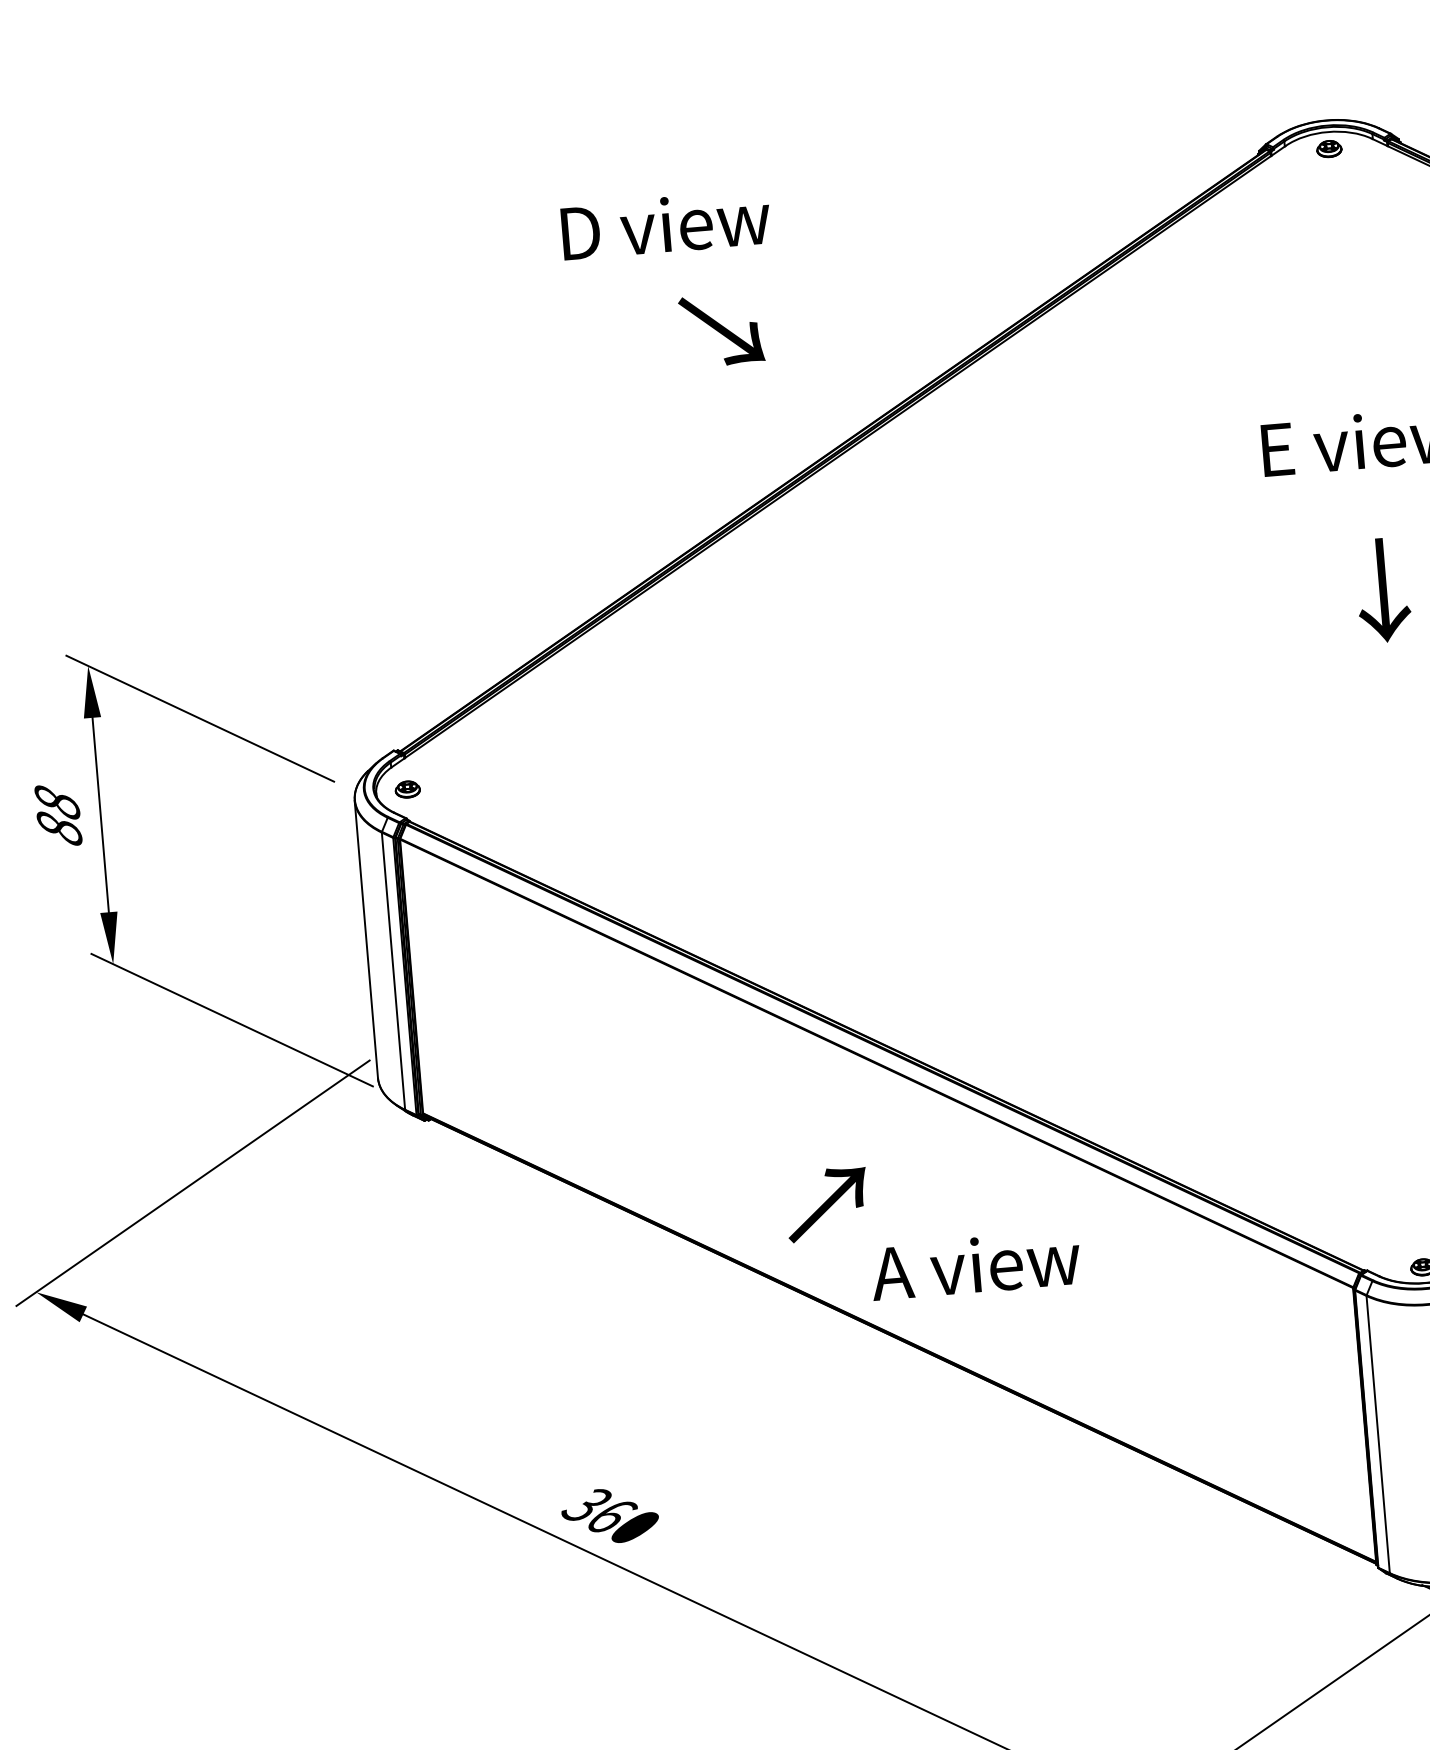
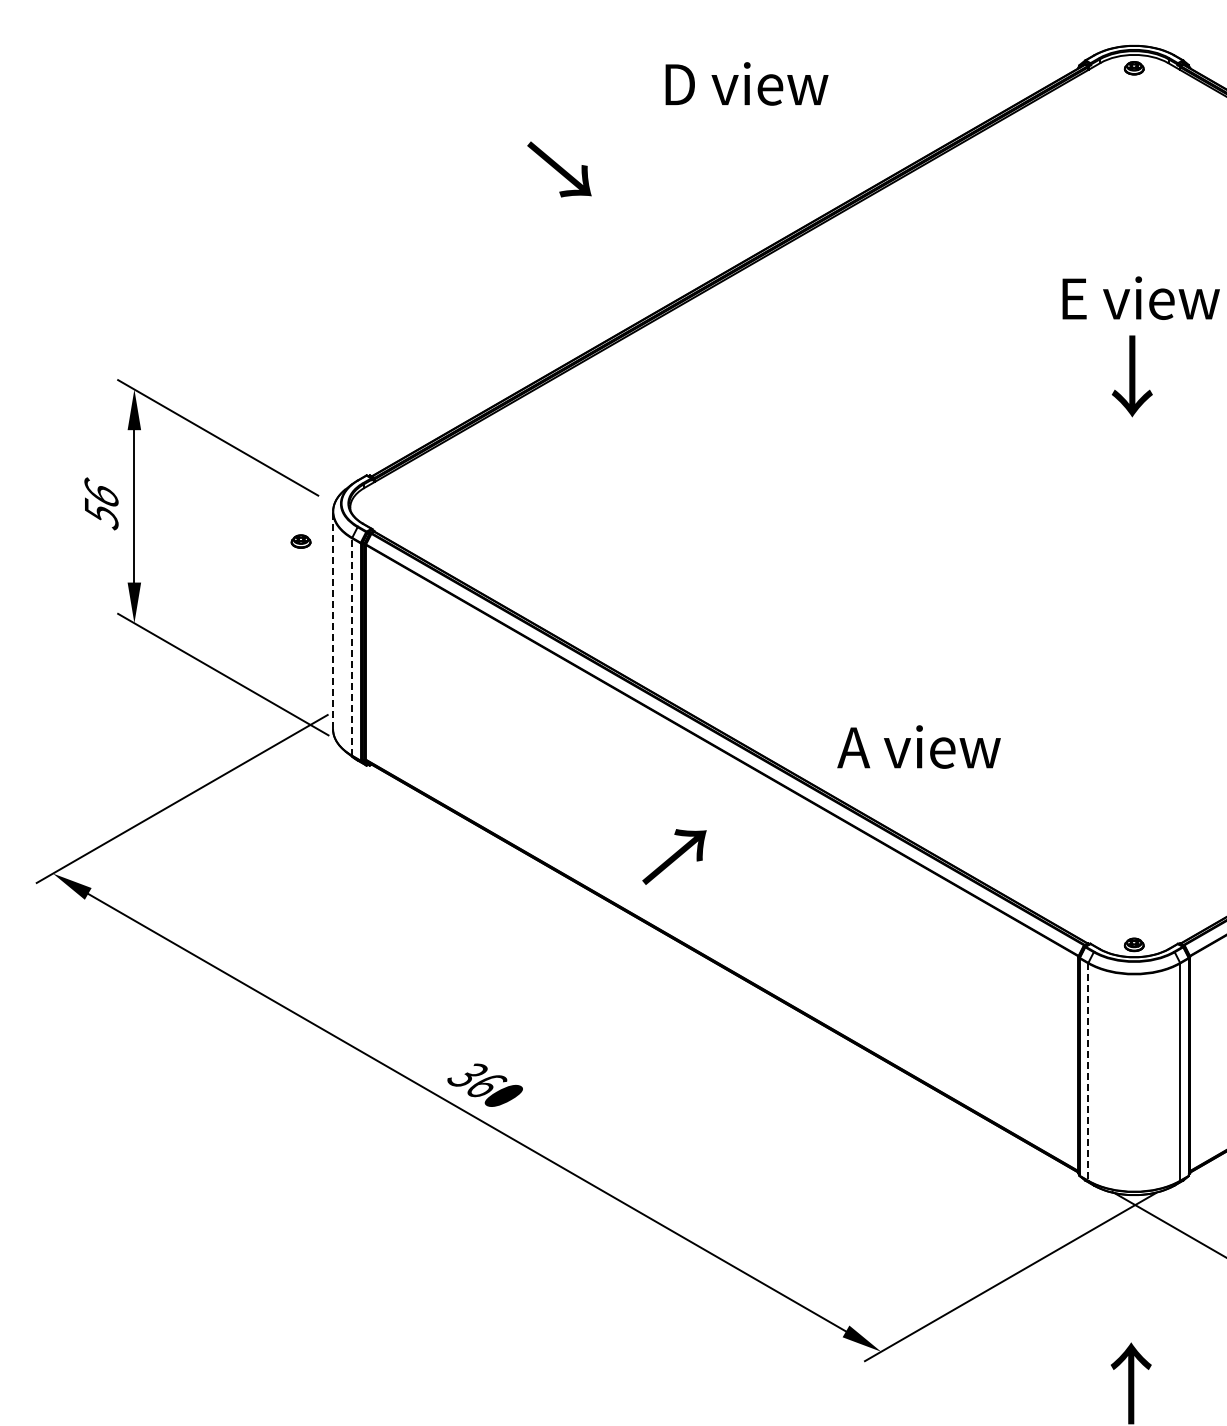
text: (665, 224) -> (746, 83), moved
text: (721, 330) -> (559, 169), moved
text: (1382, 590) -> (1131, 376), moved
part: (407, 789) -> (300, 541), moved
text: (58, 814) -> (101, 503), 88 -> 56
line: (366, 939) -> (333, 620), solid -> dashed
line: (394, 971) -> (352, 647), solid -> dashed
text: (974, 1264) -> (918, 746), moved
line: (1378, 1435) -> (1088, 1072), solid -> dashed

